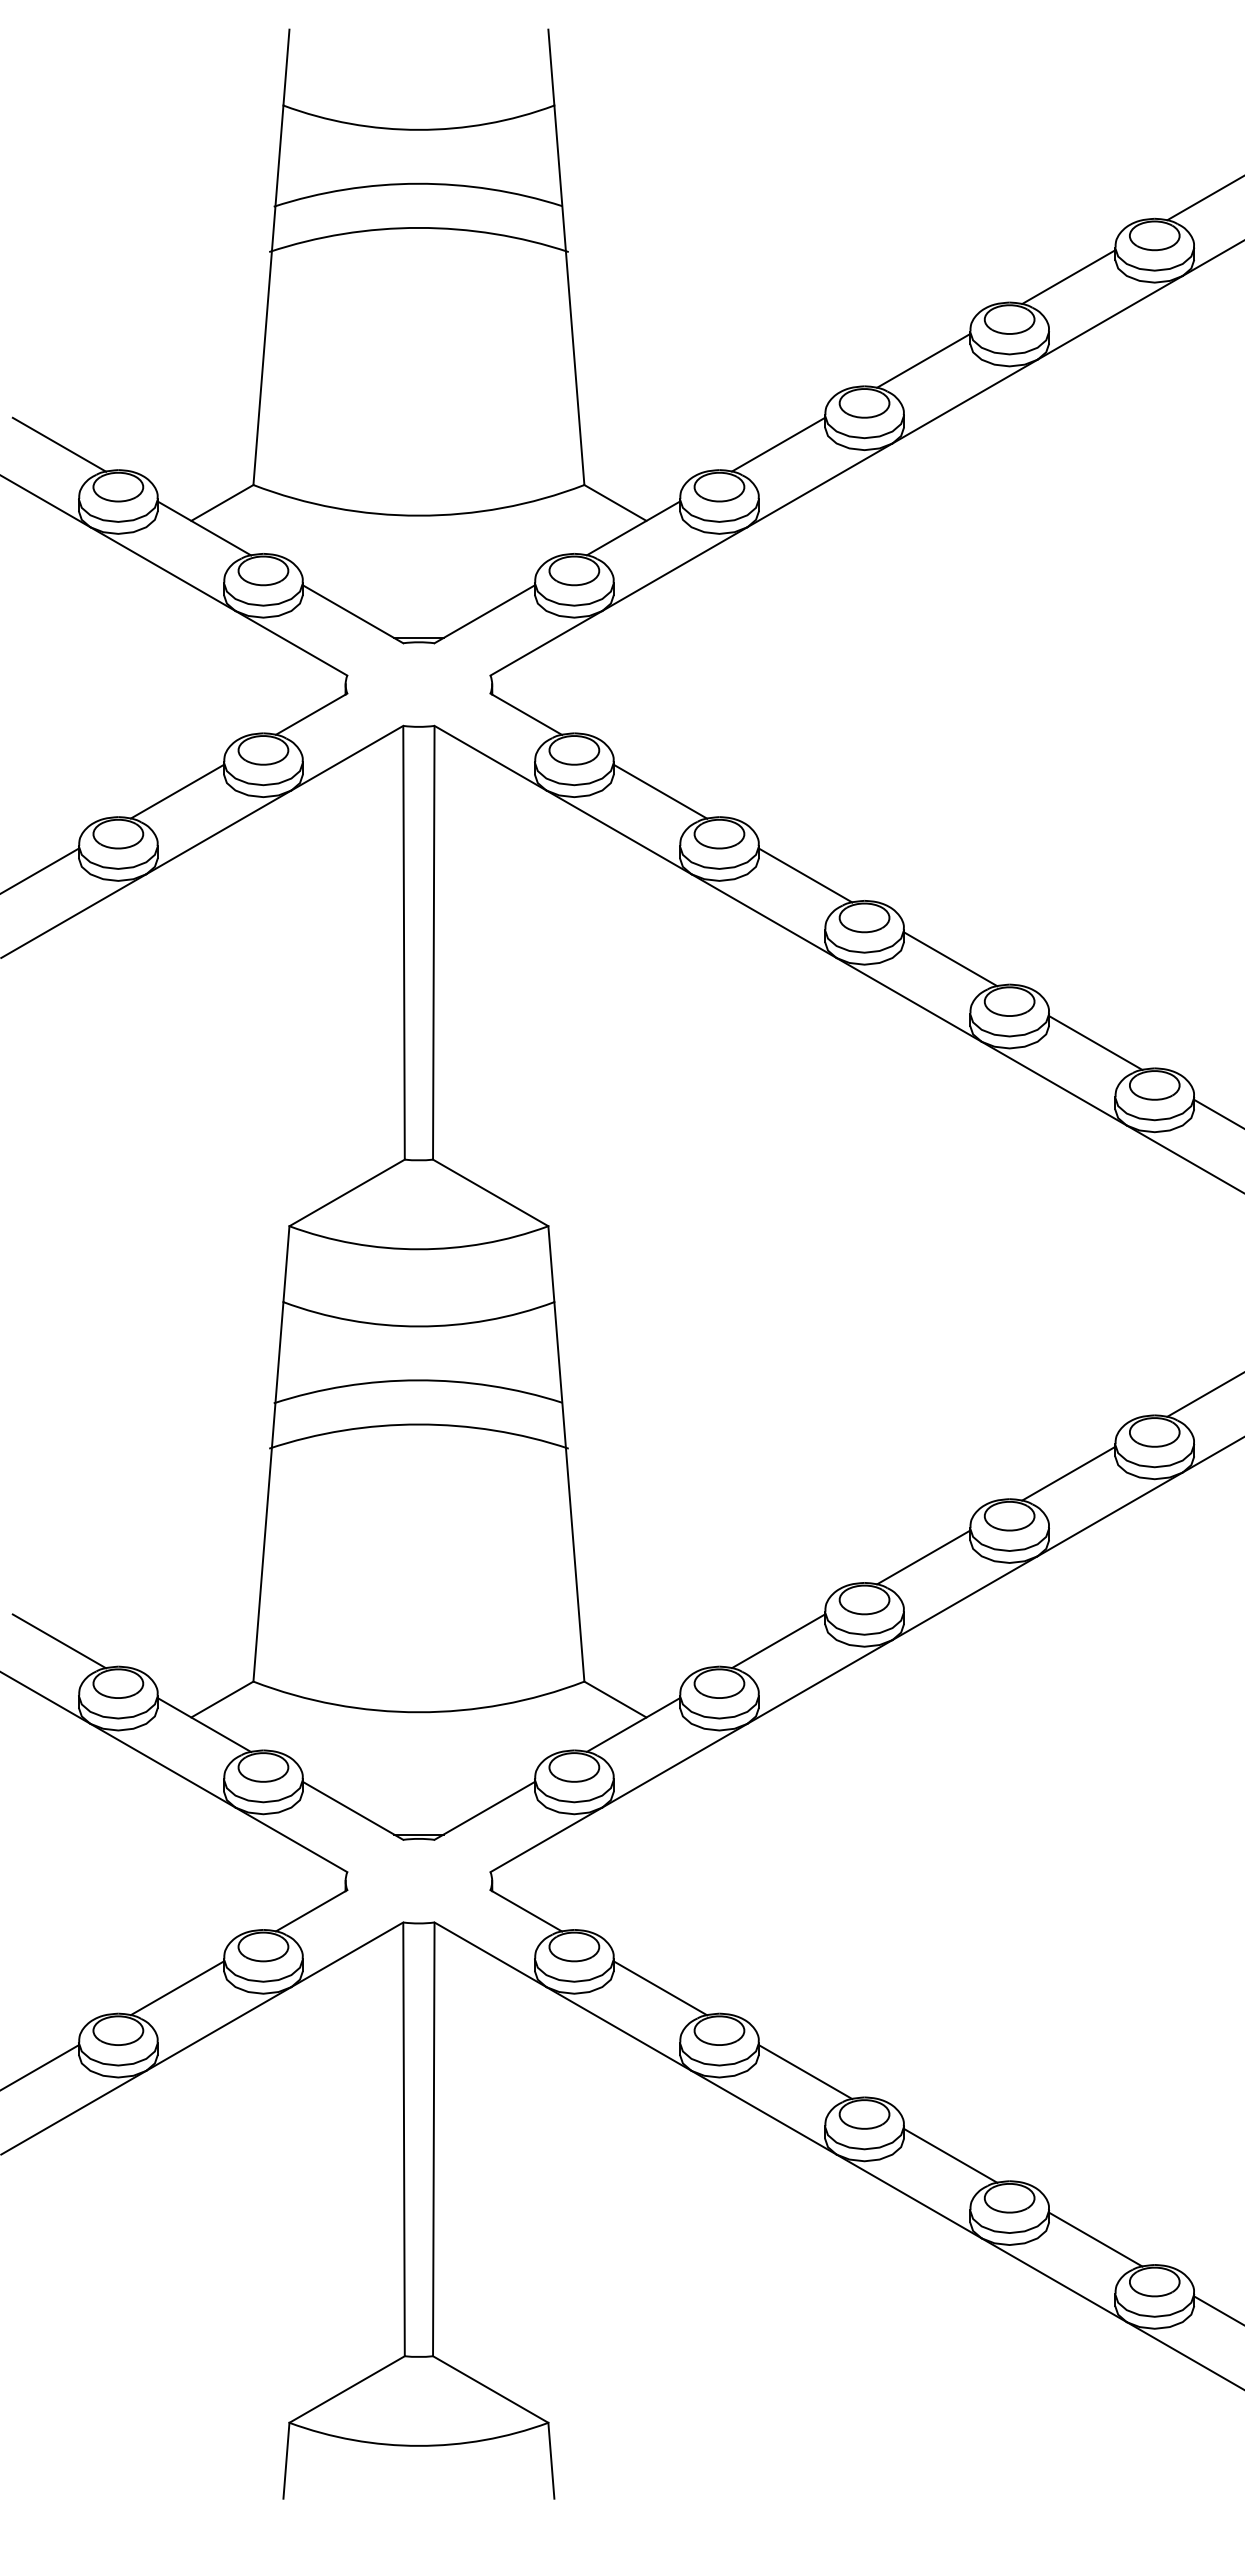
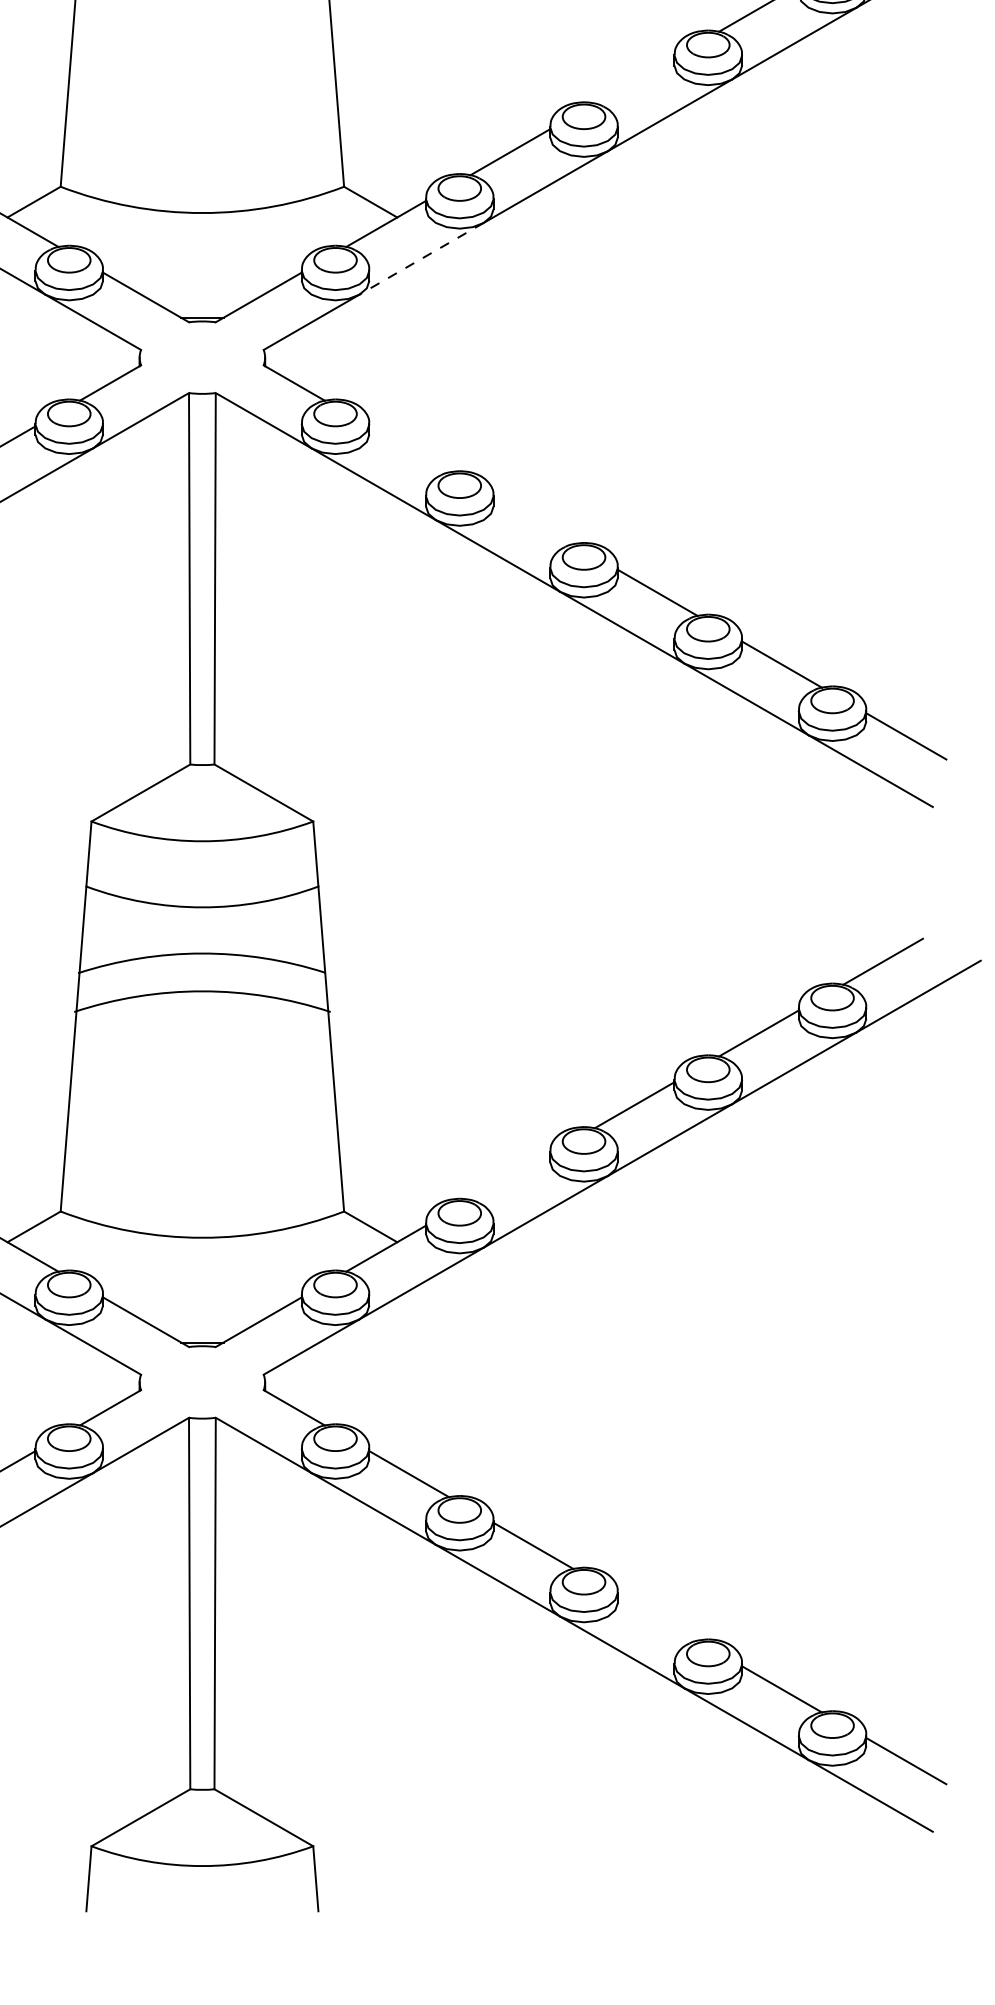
line: (923, 360) -> (634, 80), removed
line: (674, 569) -> (421, 259), solid -> dashed
line: (660, 791) -> (409, 449), removed
line: (805, 875) -> (533, 521), removed
line: (778, 1641) -> (510, 1177), removed
line: (950, 2155) -> (657, 1617), removed

